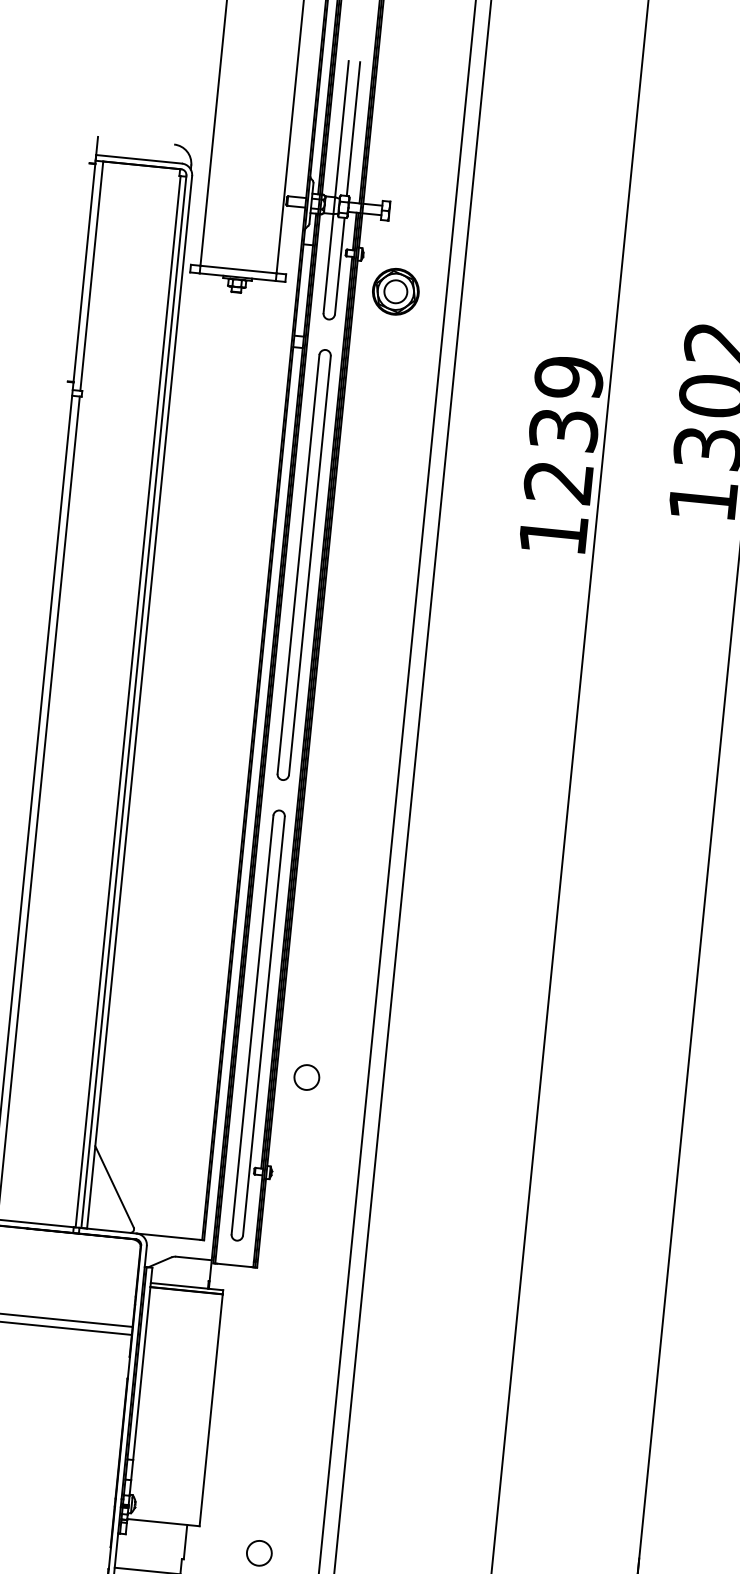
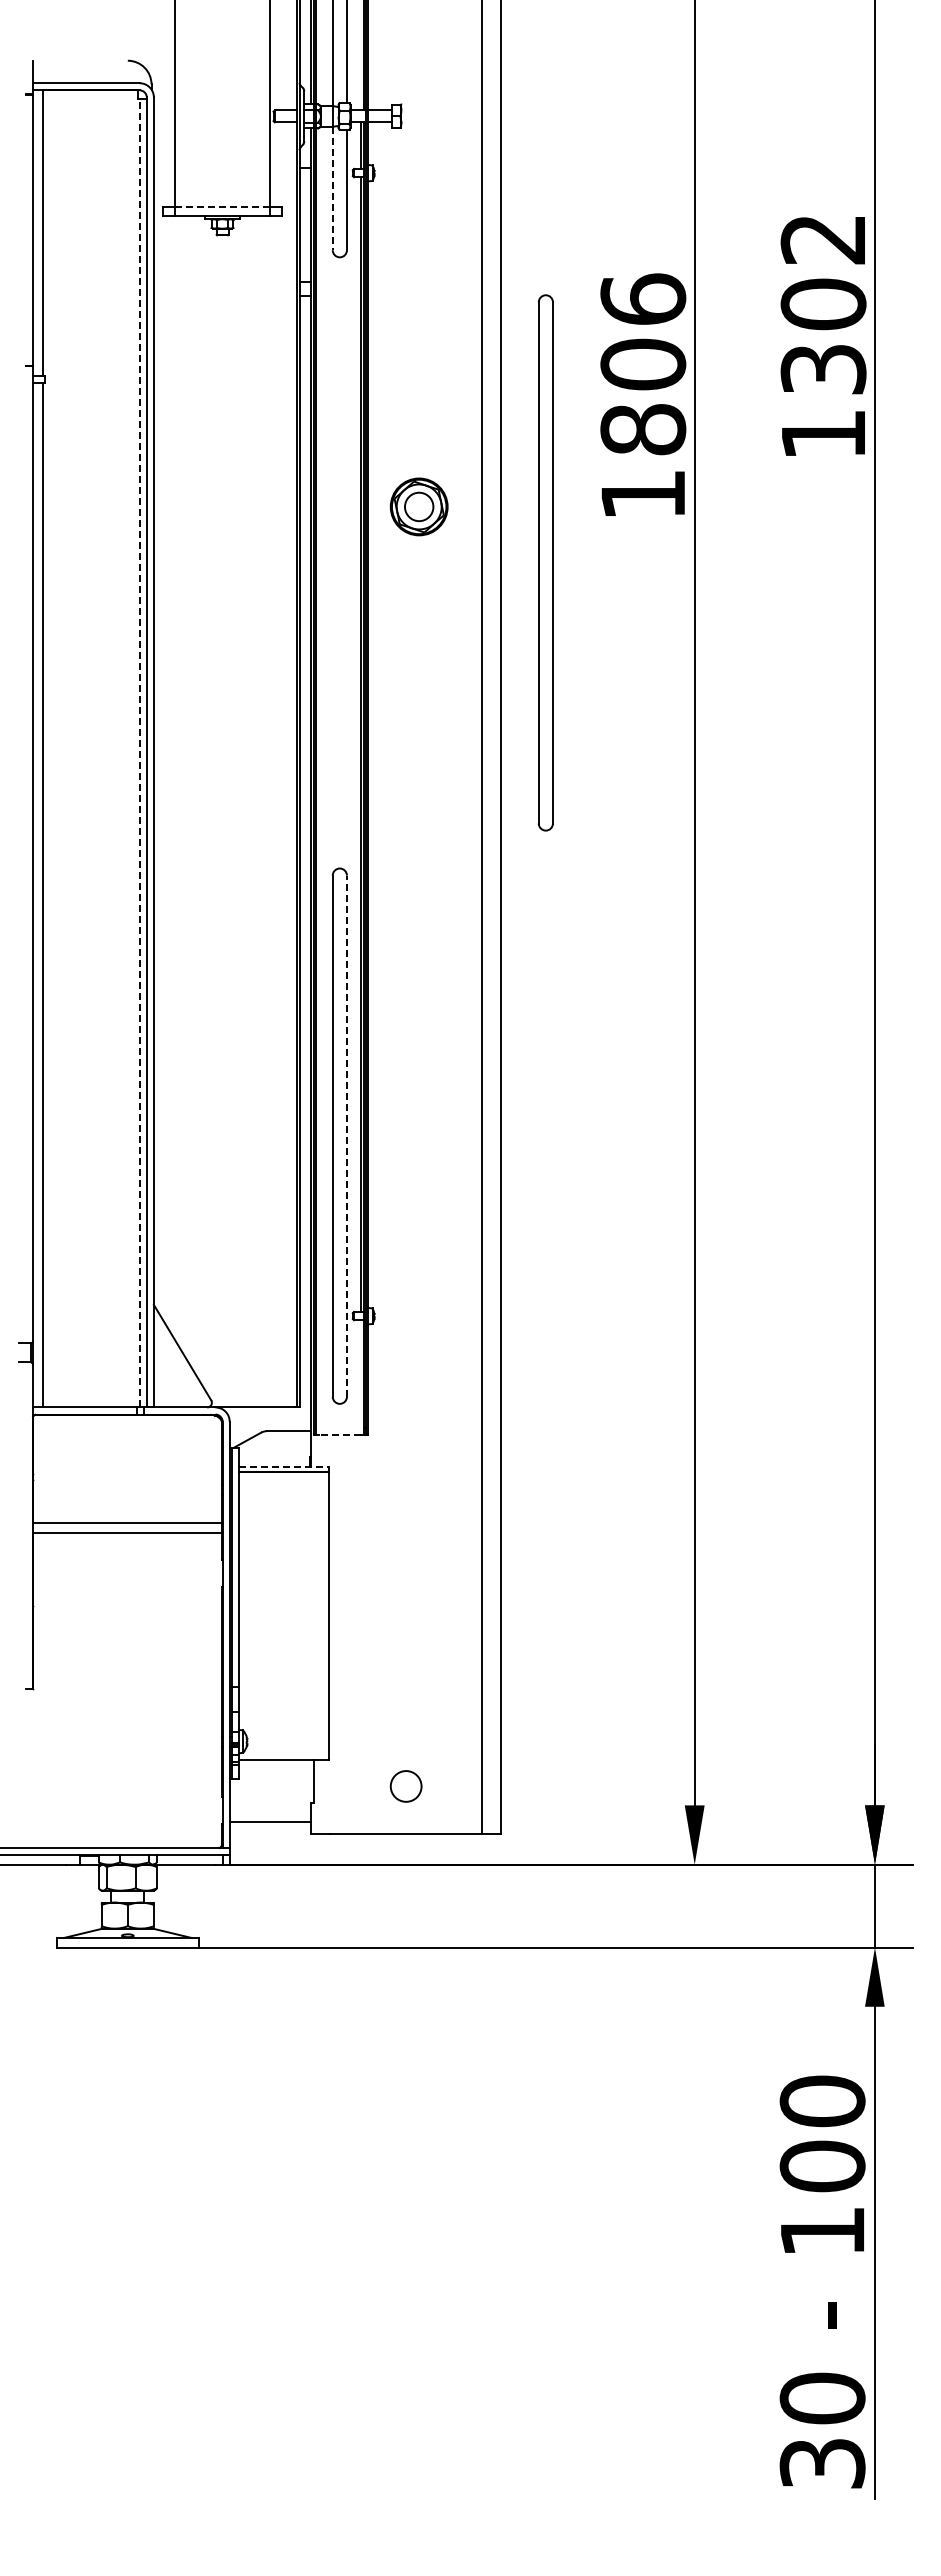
line: (328, 263) -> (332, 188), solid -> dashed
line: (239, 269) -> (223, 206), solid -> dashed
part: (395, 291) -> (418, 506), moved
text: (564, 429) -> (643, 364), 1239 -> 1806
part: (303, 564) -> (545, 562), moved
line: (128, 701) -> (139, 752), solid -> dashed
line: (263, 1026) -> (346, 1136), solid -> dashed
circle: (306, 1077) -> (405, 1194), removed
line: (234, 1265) -> (339, 1434), solid -> dashed
line: (187, 1286) -> (284, 1466), solid -> dashed

